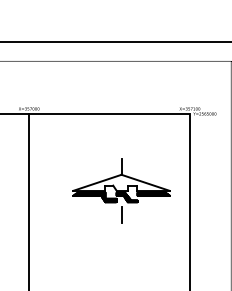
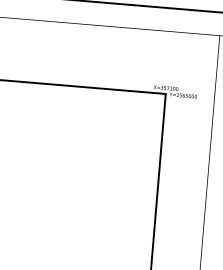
part: (121, 190) -> (76, 178), removed

